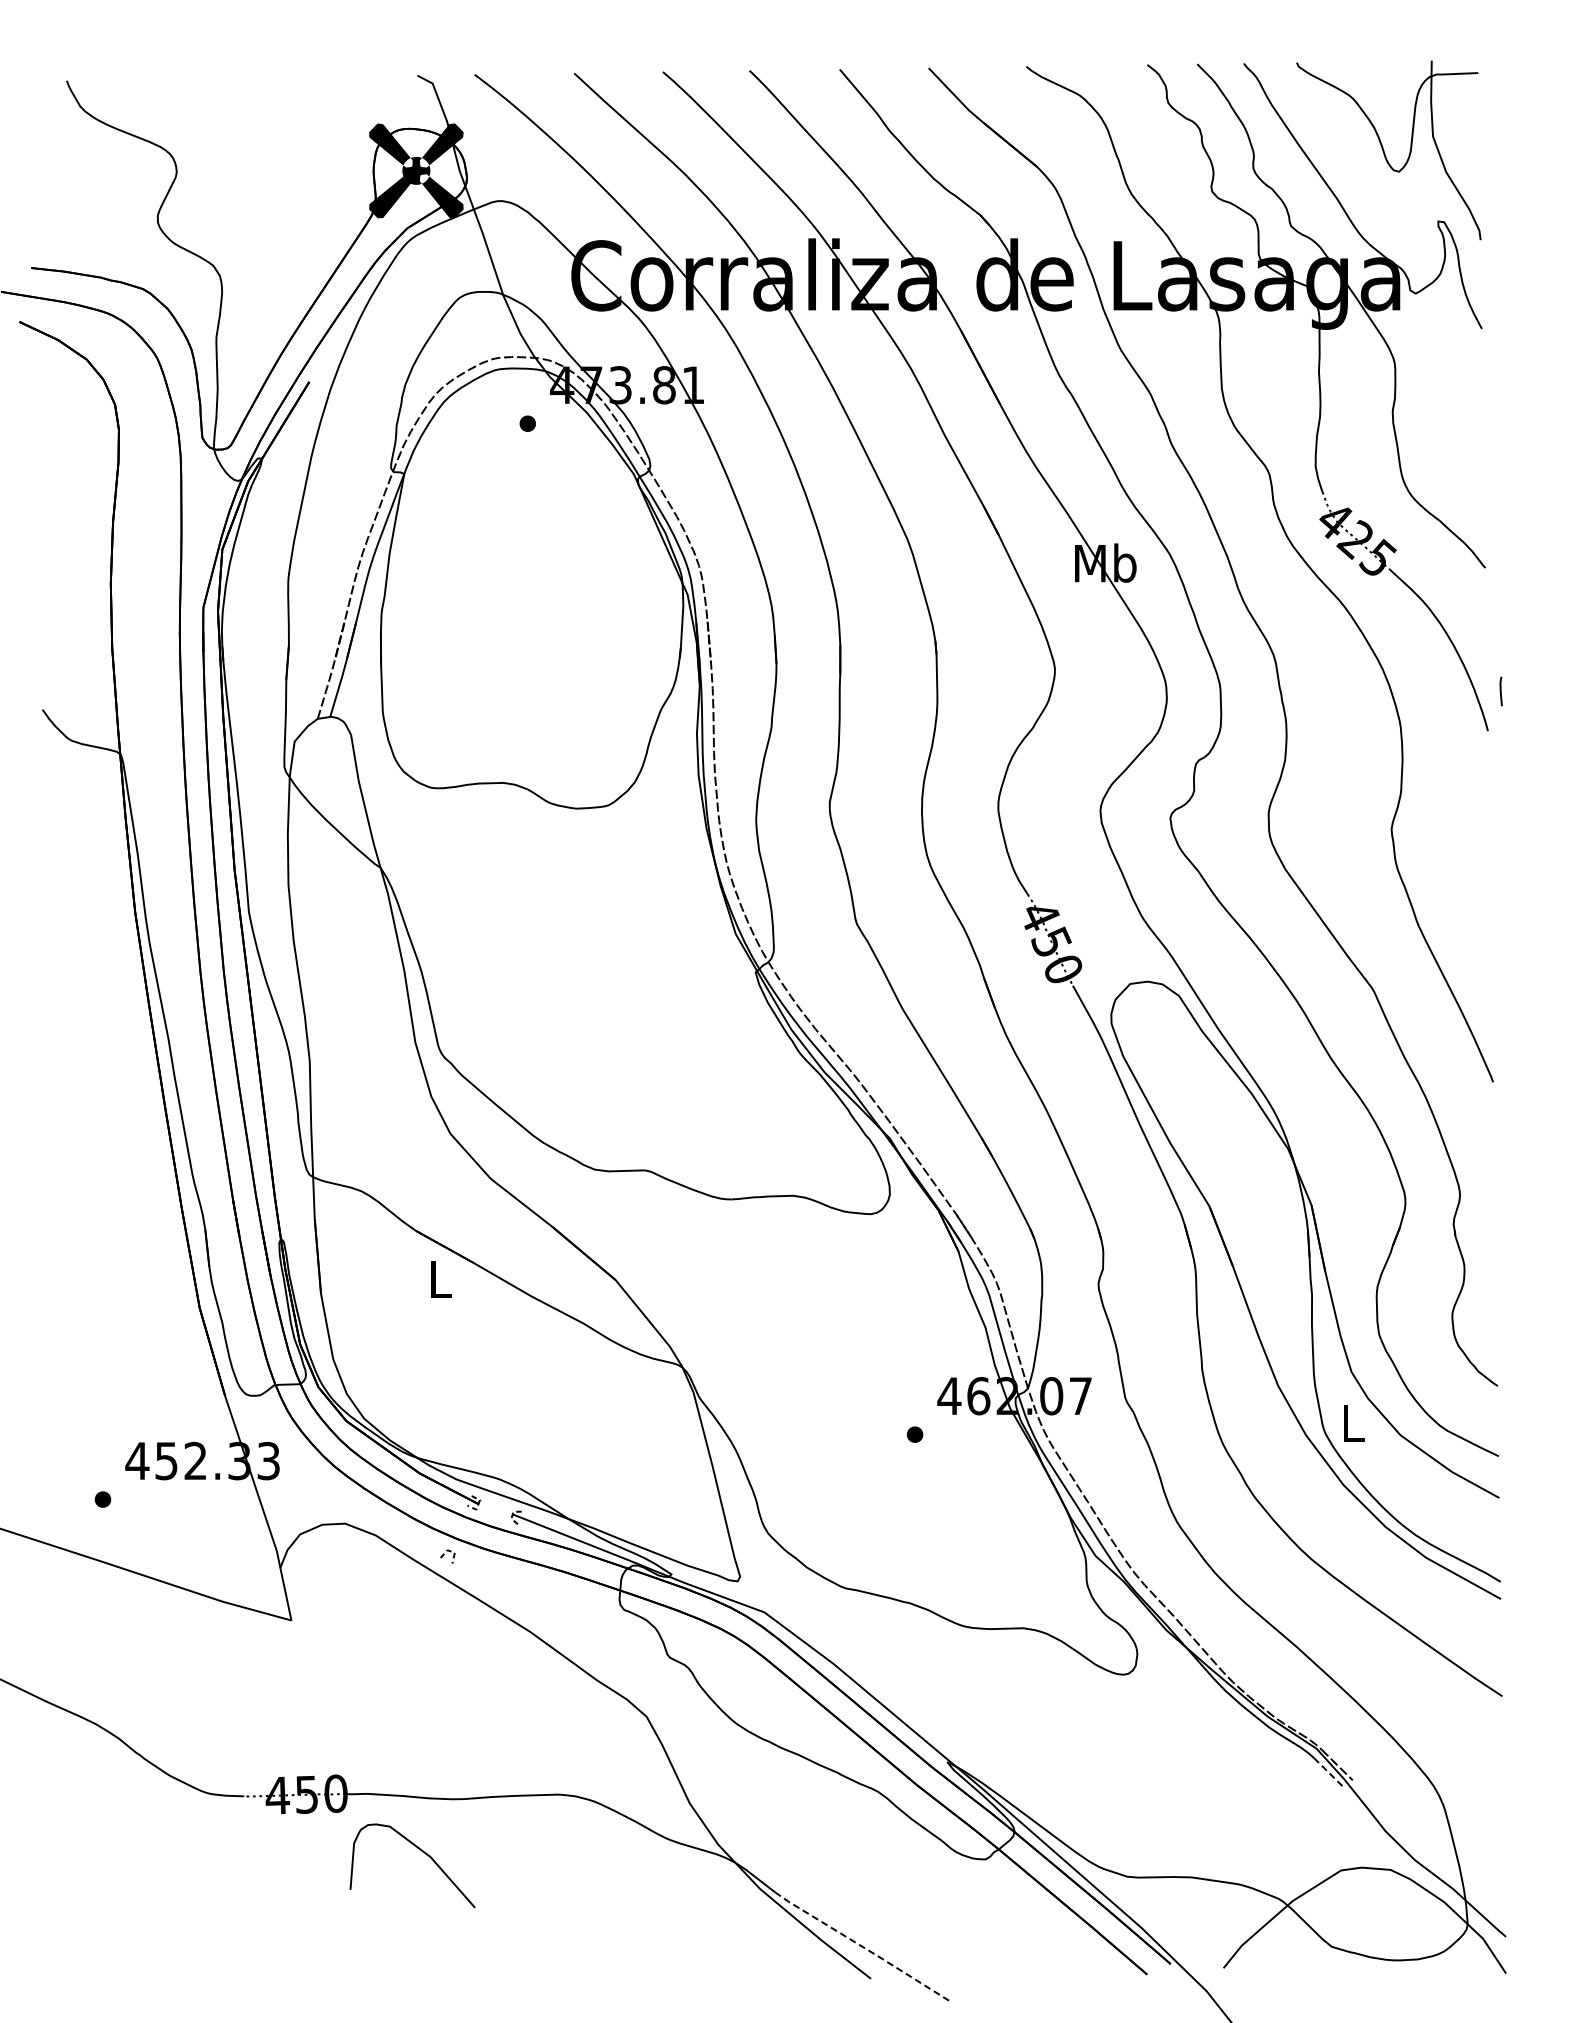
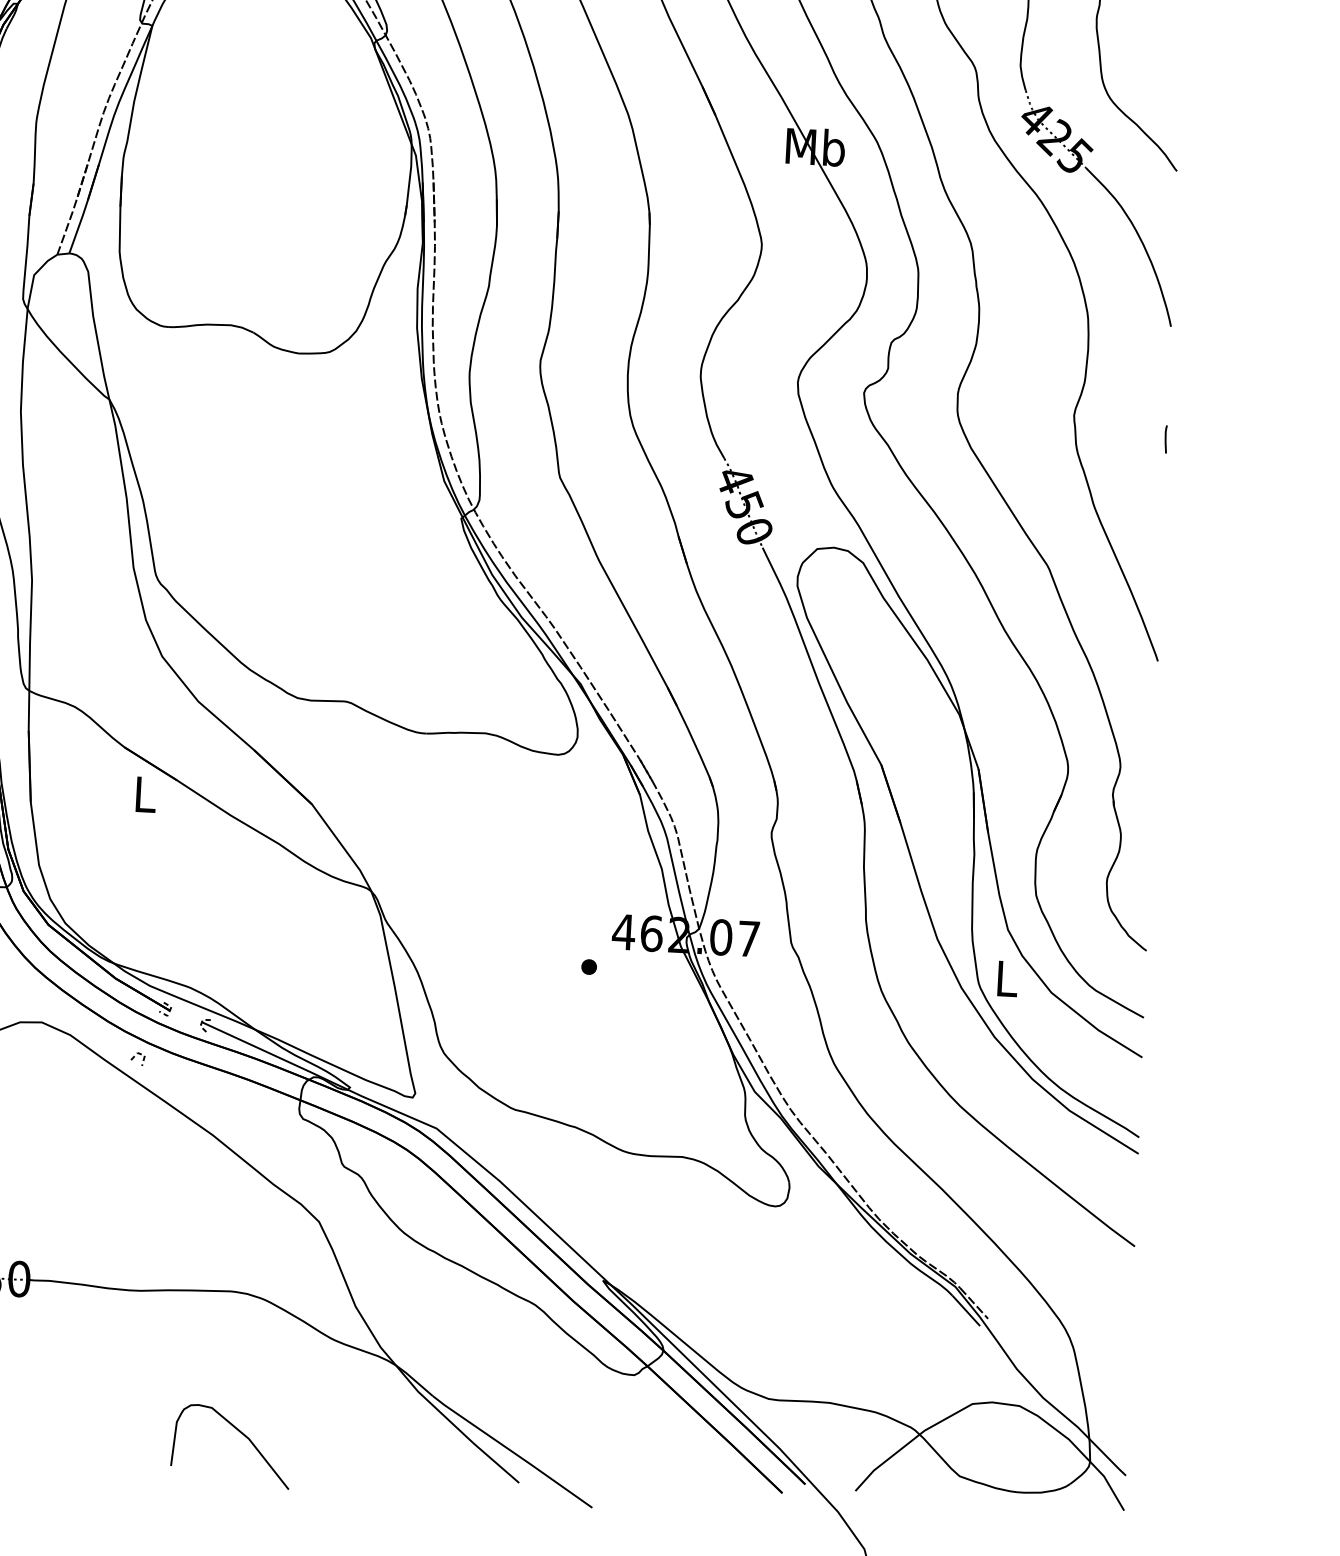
curve: (1500, 691) -> (1165, 439), moved
line: (1329, 1773) -> (966, 1311), dashed -> solid
curve: (422, 1852) -> (241, 1434), moved
line: (862, 1946) -> (512, 1451), dashed -> solid

